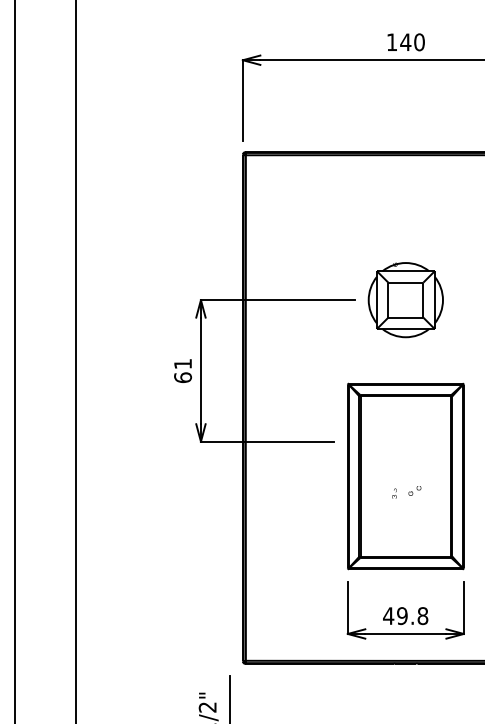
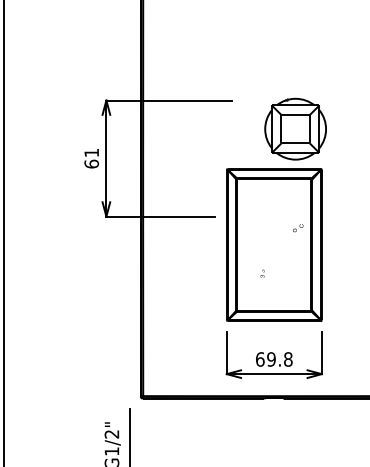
part: (405, 300) -> (295, 129), moved
part: (414, 490) -> (297, 227), moved
part: (394, 493) -> (262, 273), moved
text: (388, 616) -> (260, 359), 49.8 -> 69.8

